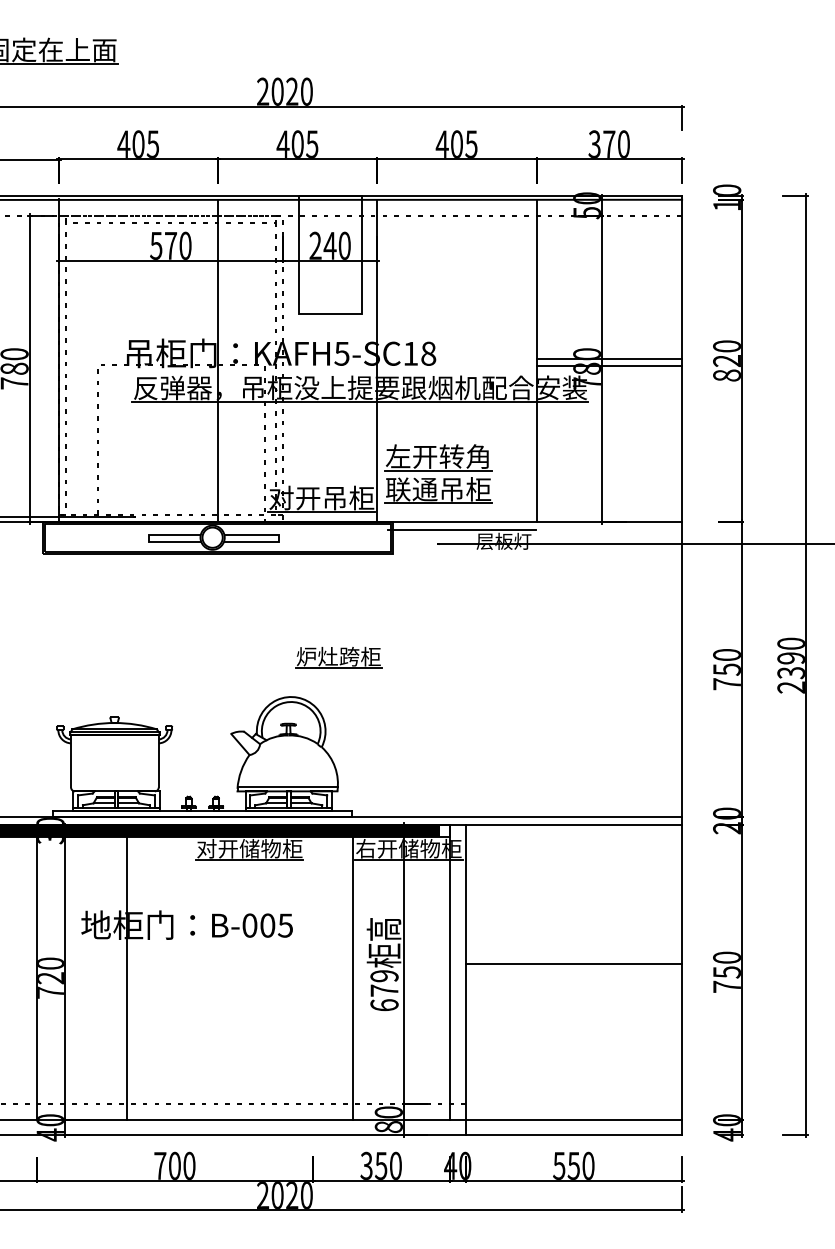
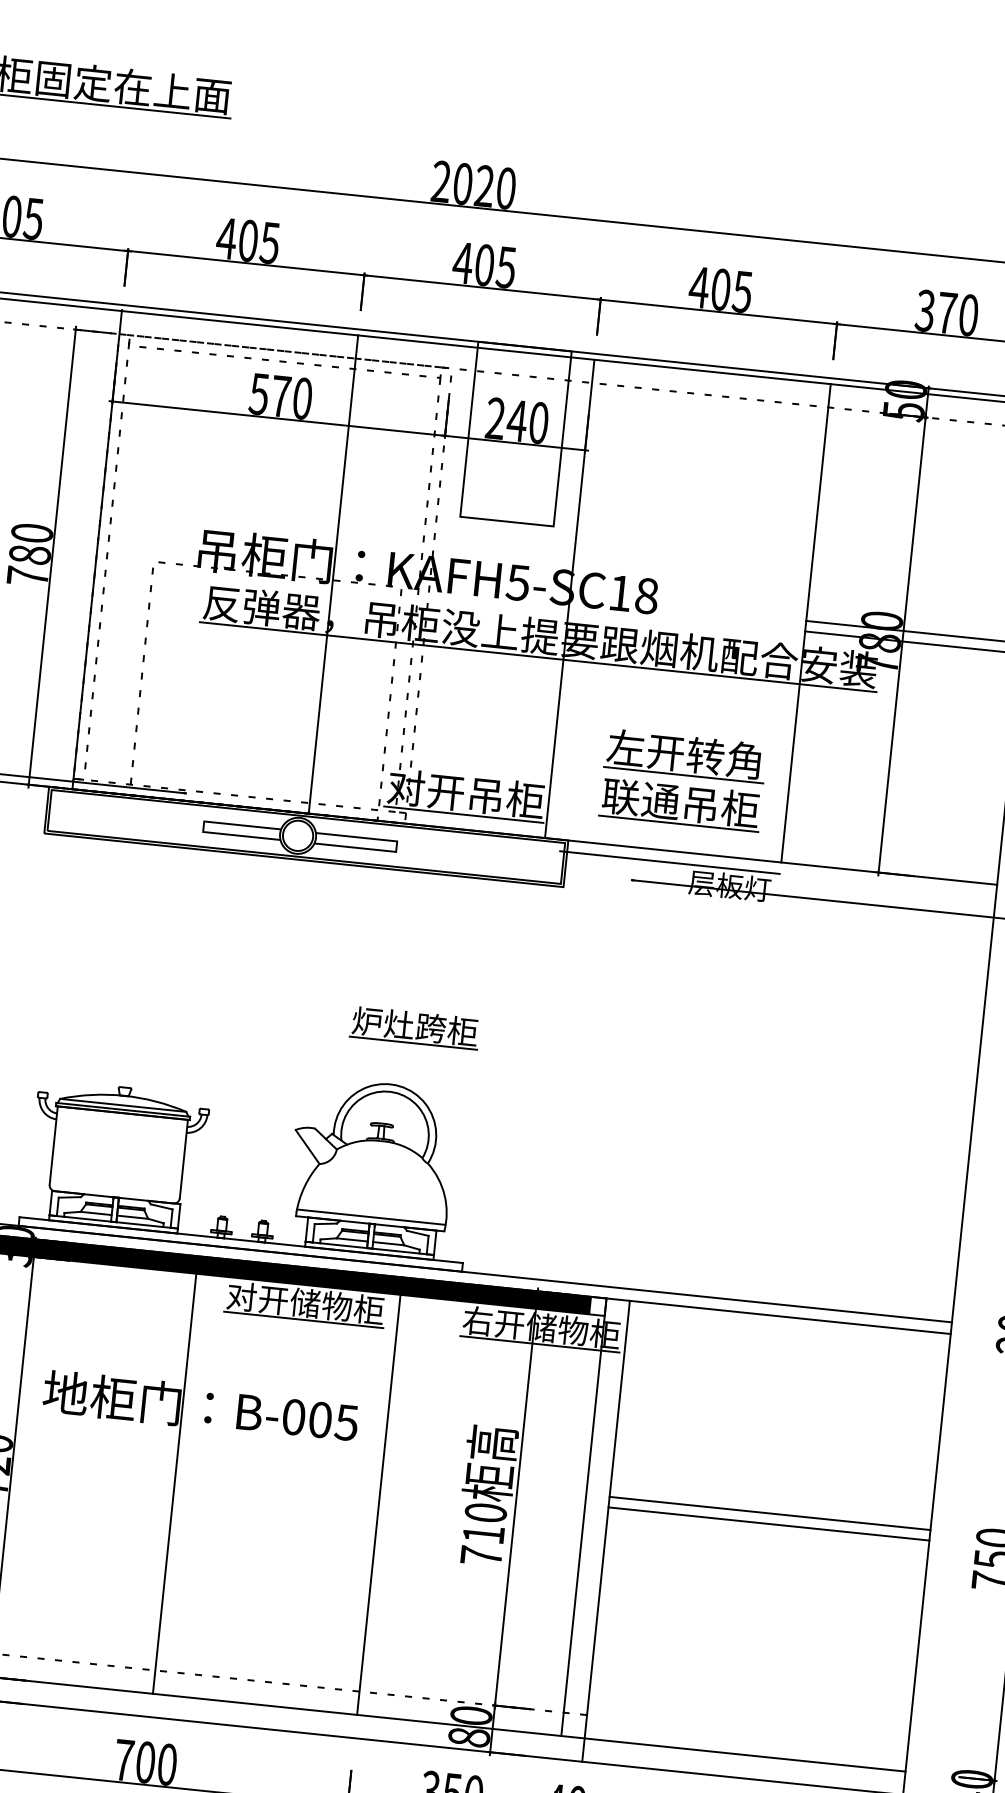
part: (438, 473) -> (683, 779), moved
part: (338, 657) -> (414, 1027), moved
line: (573, 956) -> (769, 1512), added
line: (352, 971) -> (379, 1494), moved
line: (126, 977) -> (174, 1482), moved
text: (384, 990) -> (483, 1534), 679 -> 710

